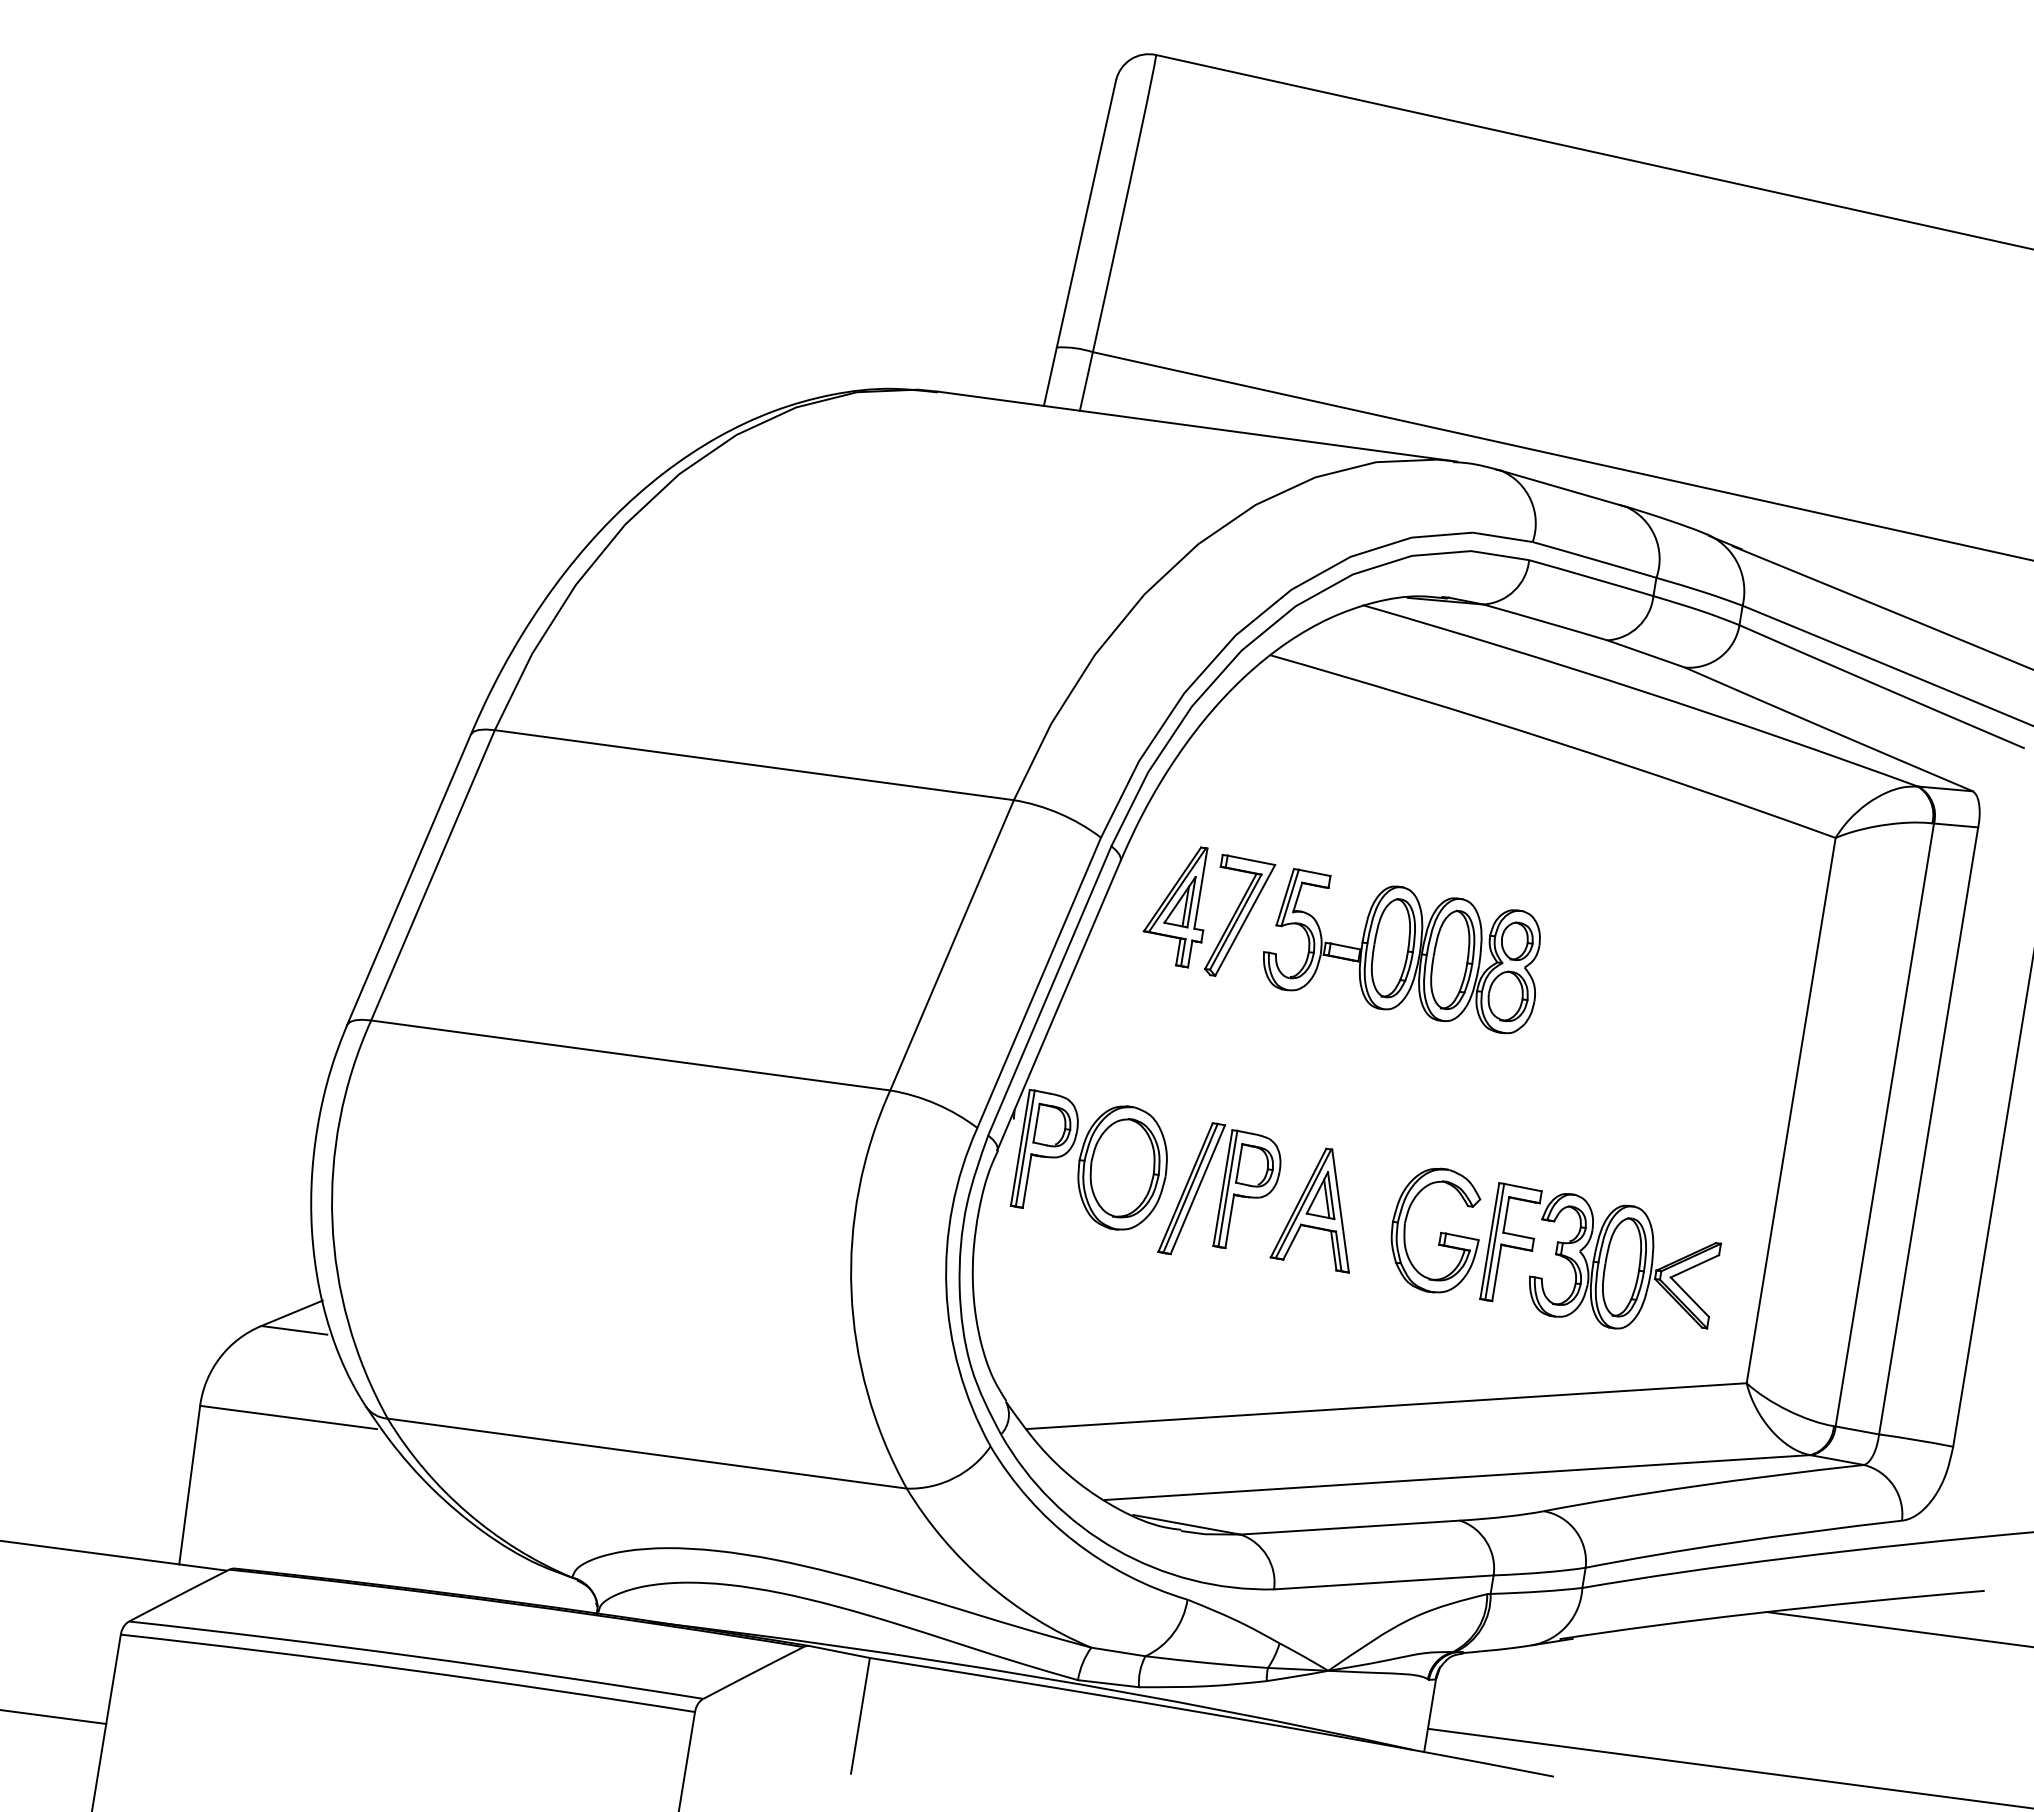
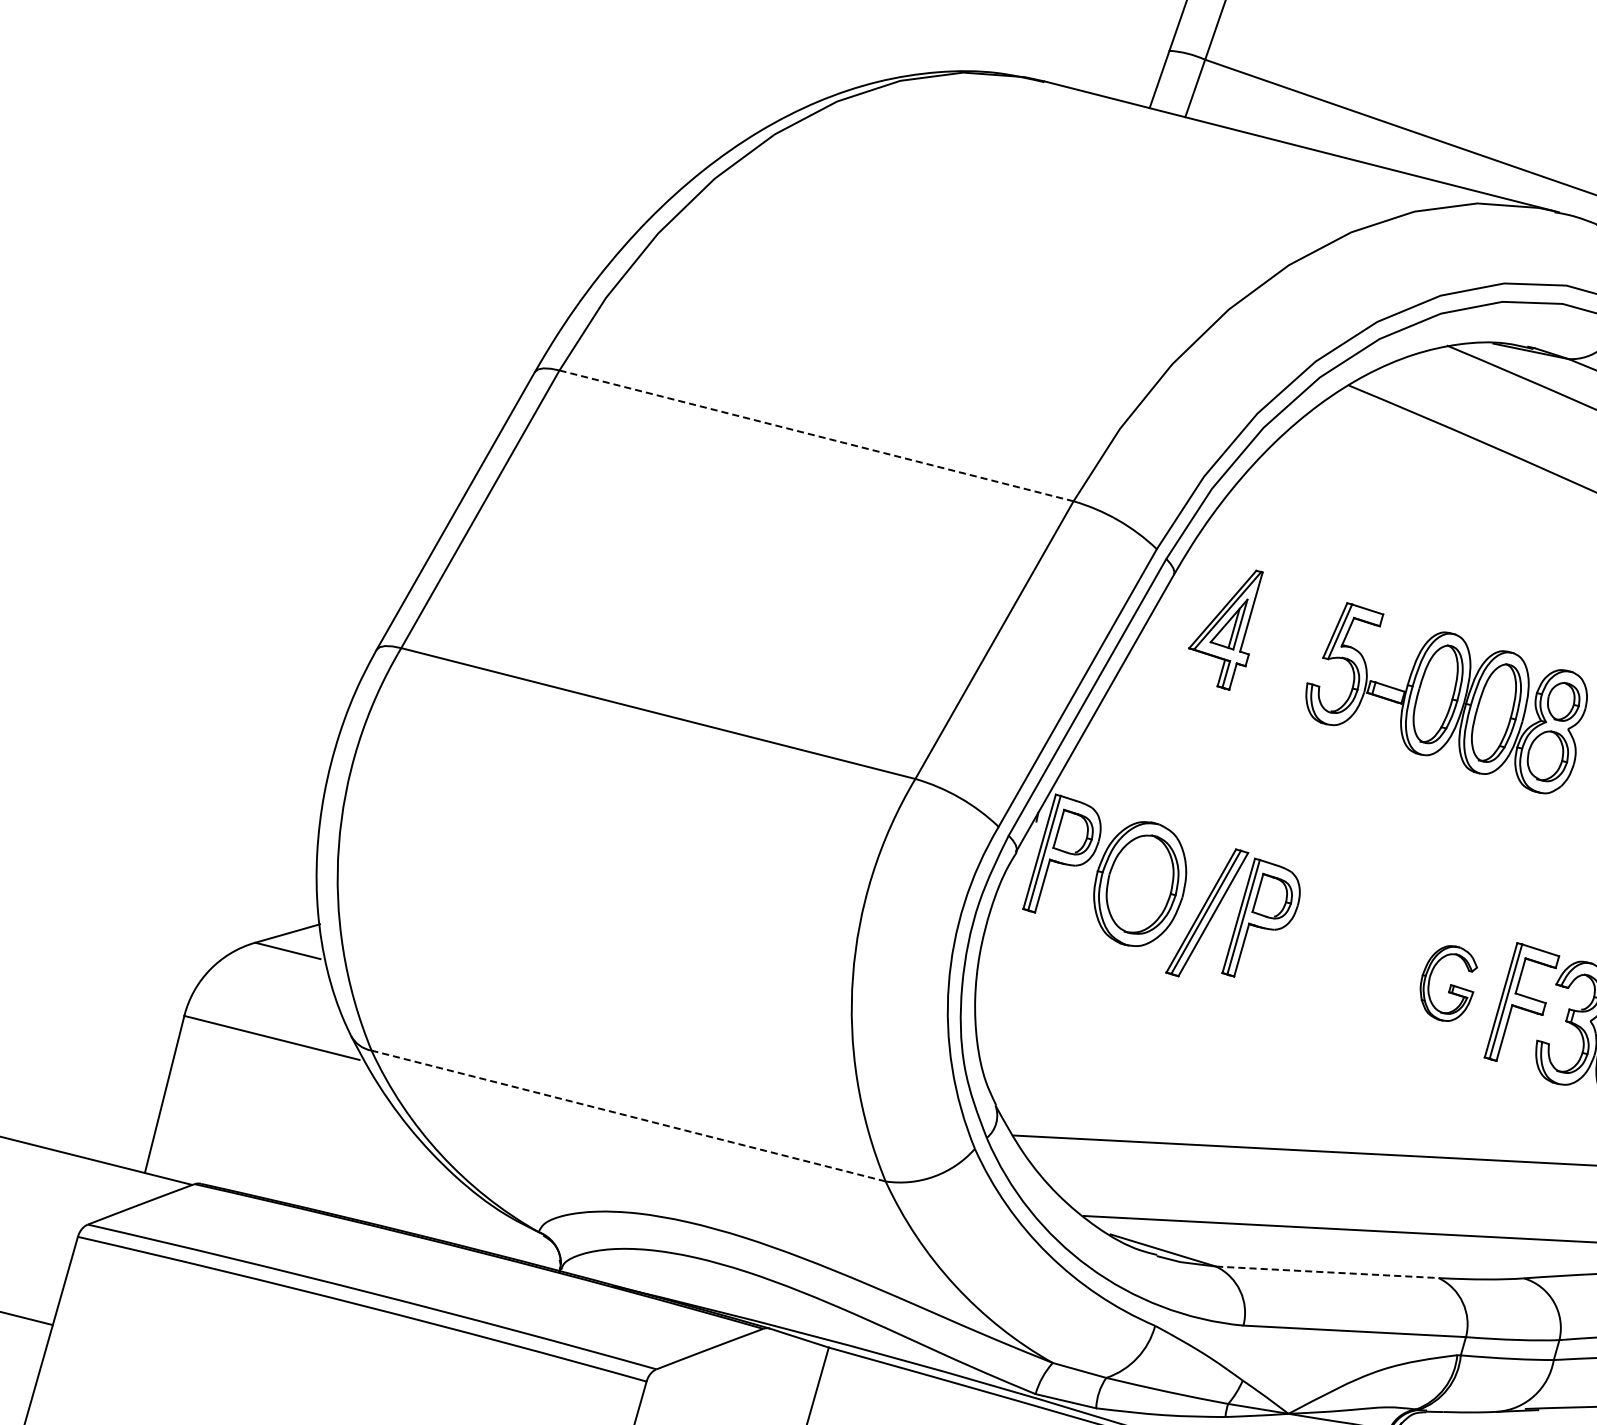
line: (754, 765) -> (816, 436), solid -> dashed
part: (1240, 915) -> (1288, 643), removed
part: (1309, 1210) -> (1323, 948), removed
part: (1435, 1230) -> (1447, 983), size x0.6
line: (647, 1453) -> (628, 1115), solid -> dashed
line: (1350, 1527) -> (1327, 1272), solid -> dashed

